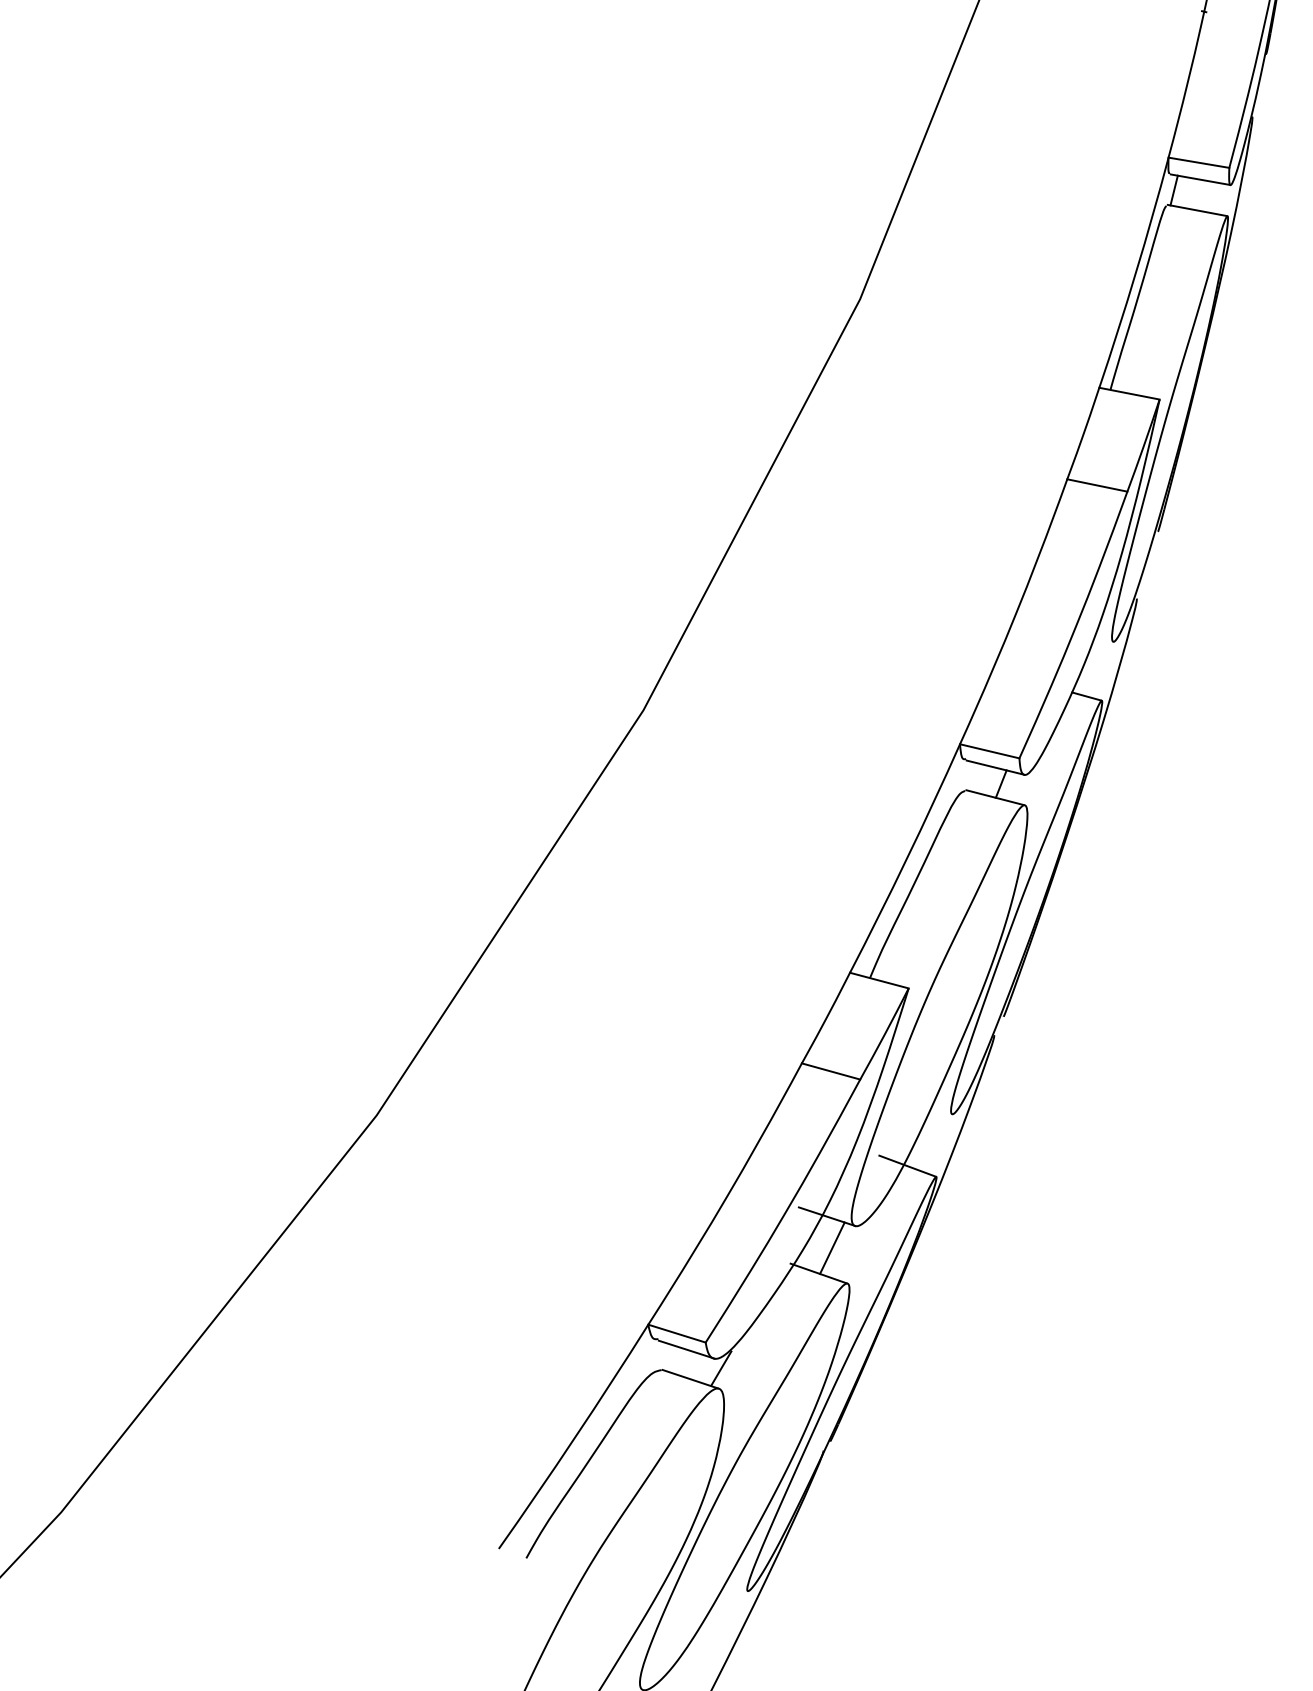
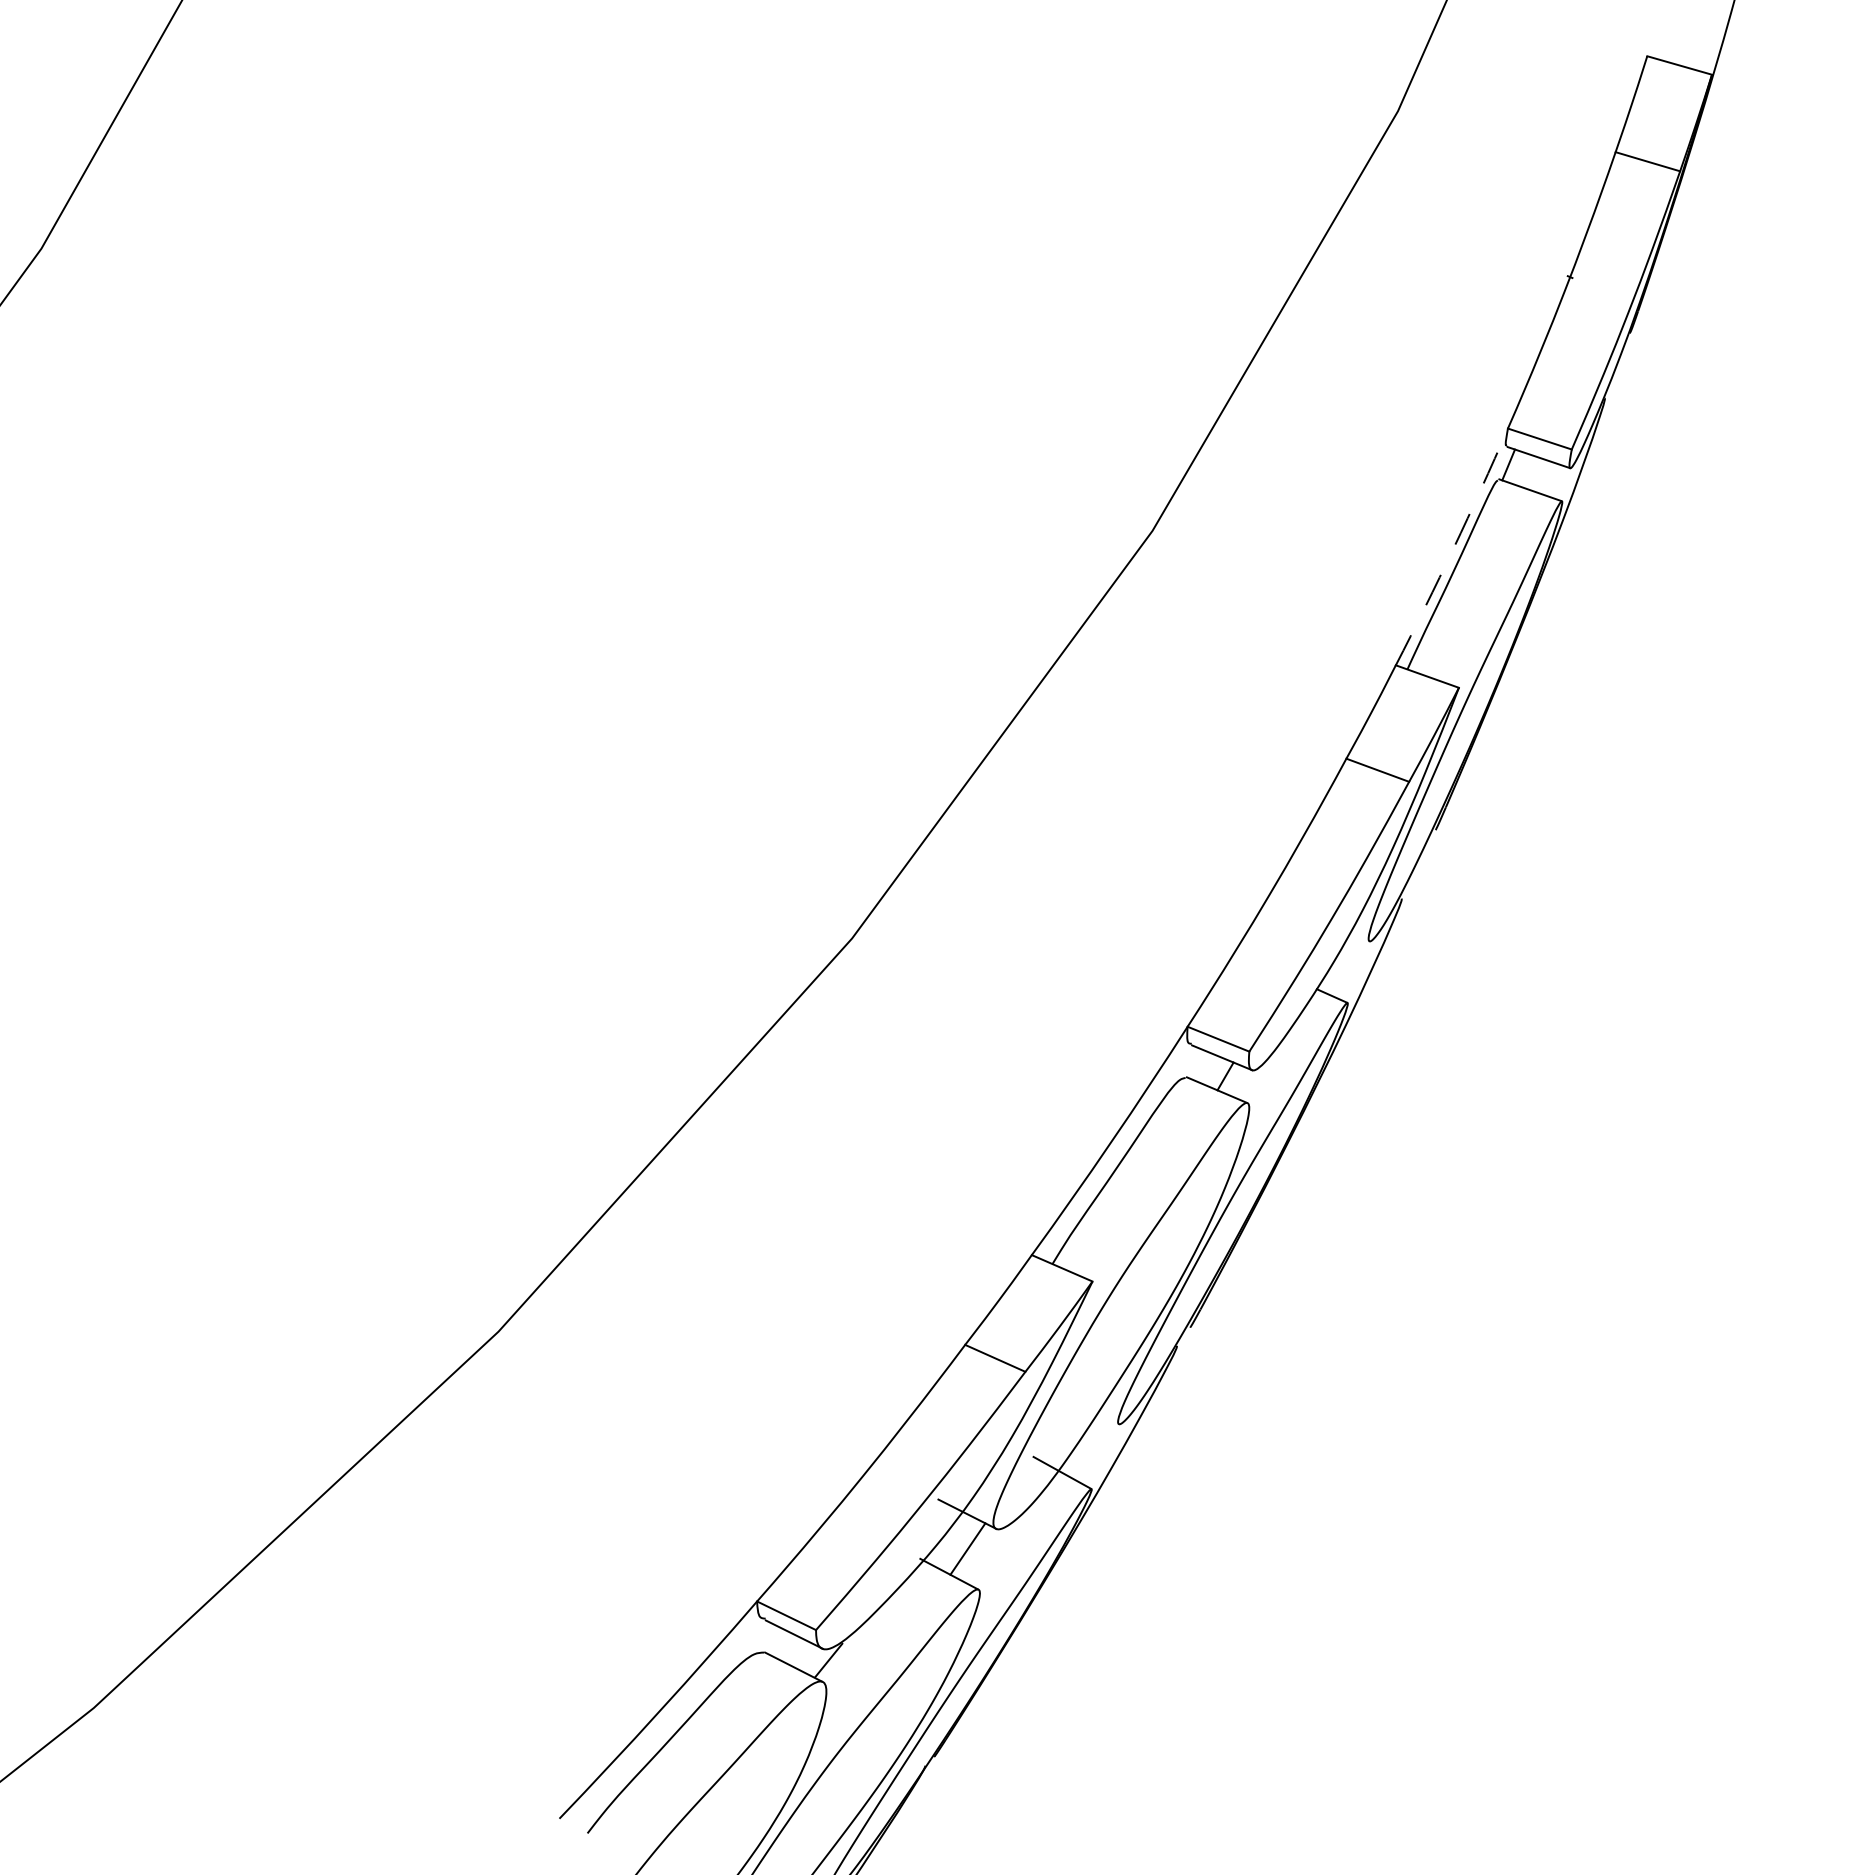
arc: (1135, 273) -> (1453, 547), solid -> dashed

